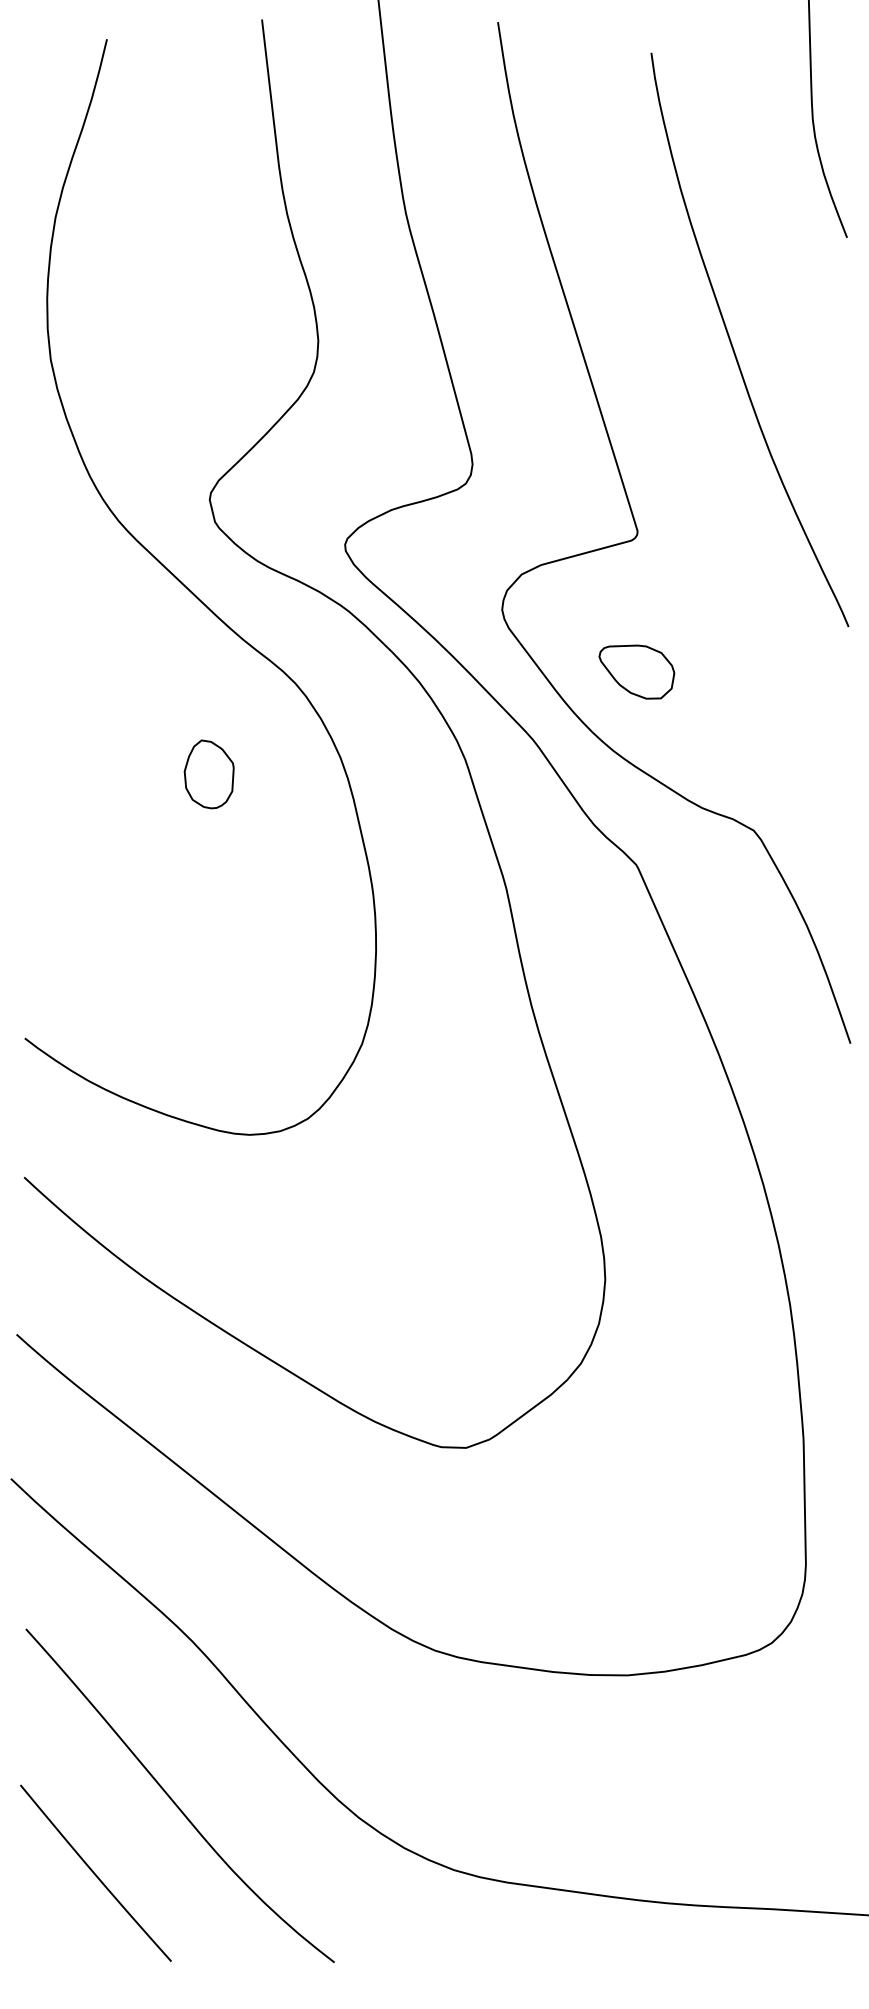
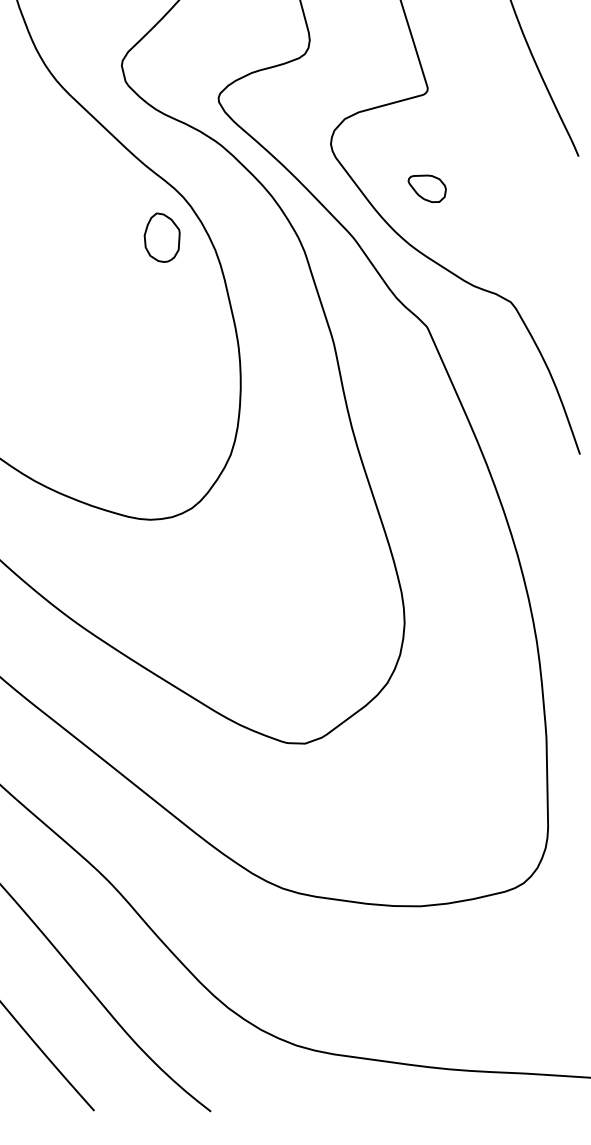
part: (636, 671) -> (426, 188), size x0.7
part: (208, 774) -> (161, 237), moved

